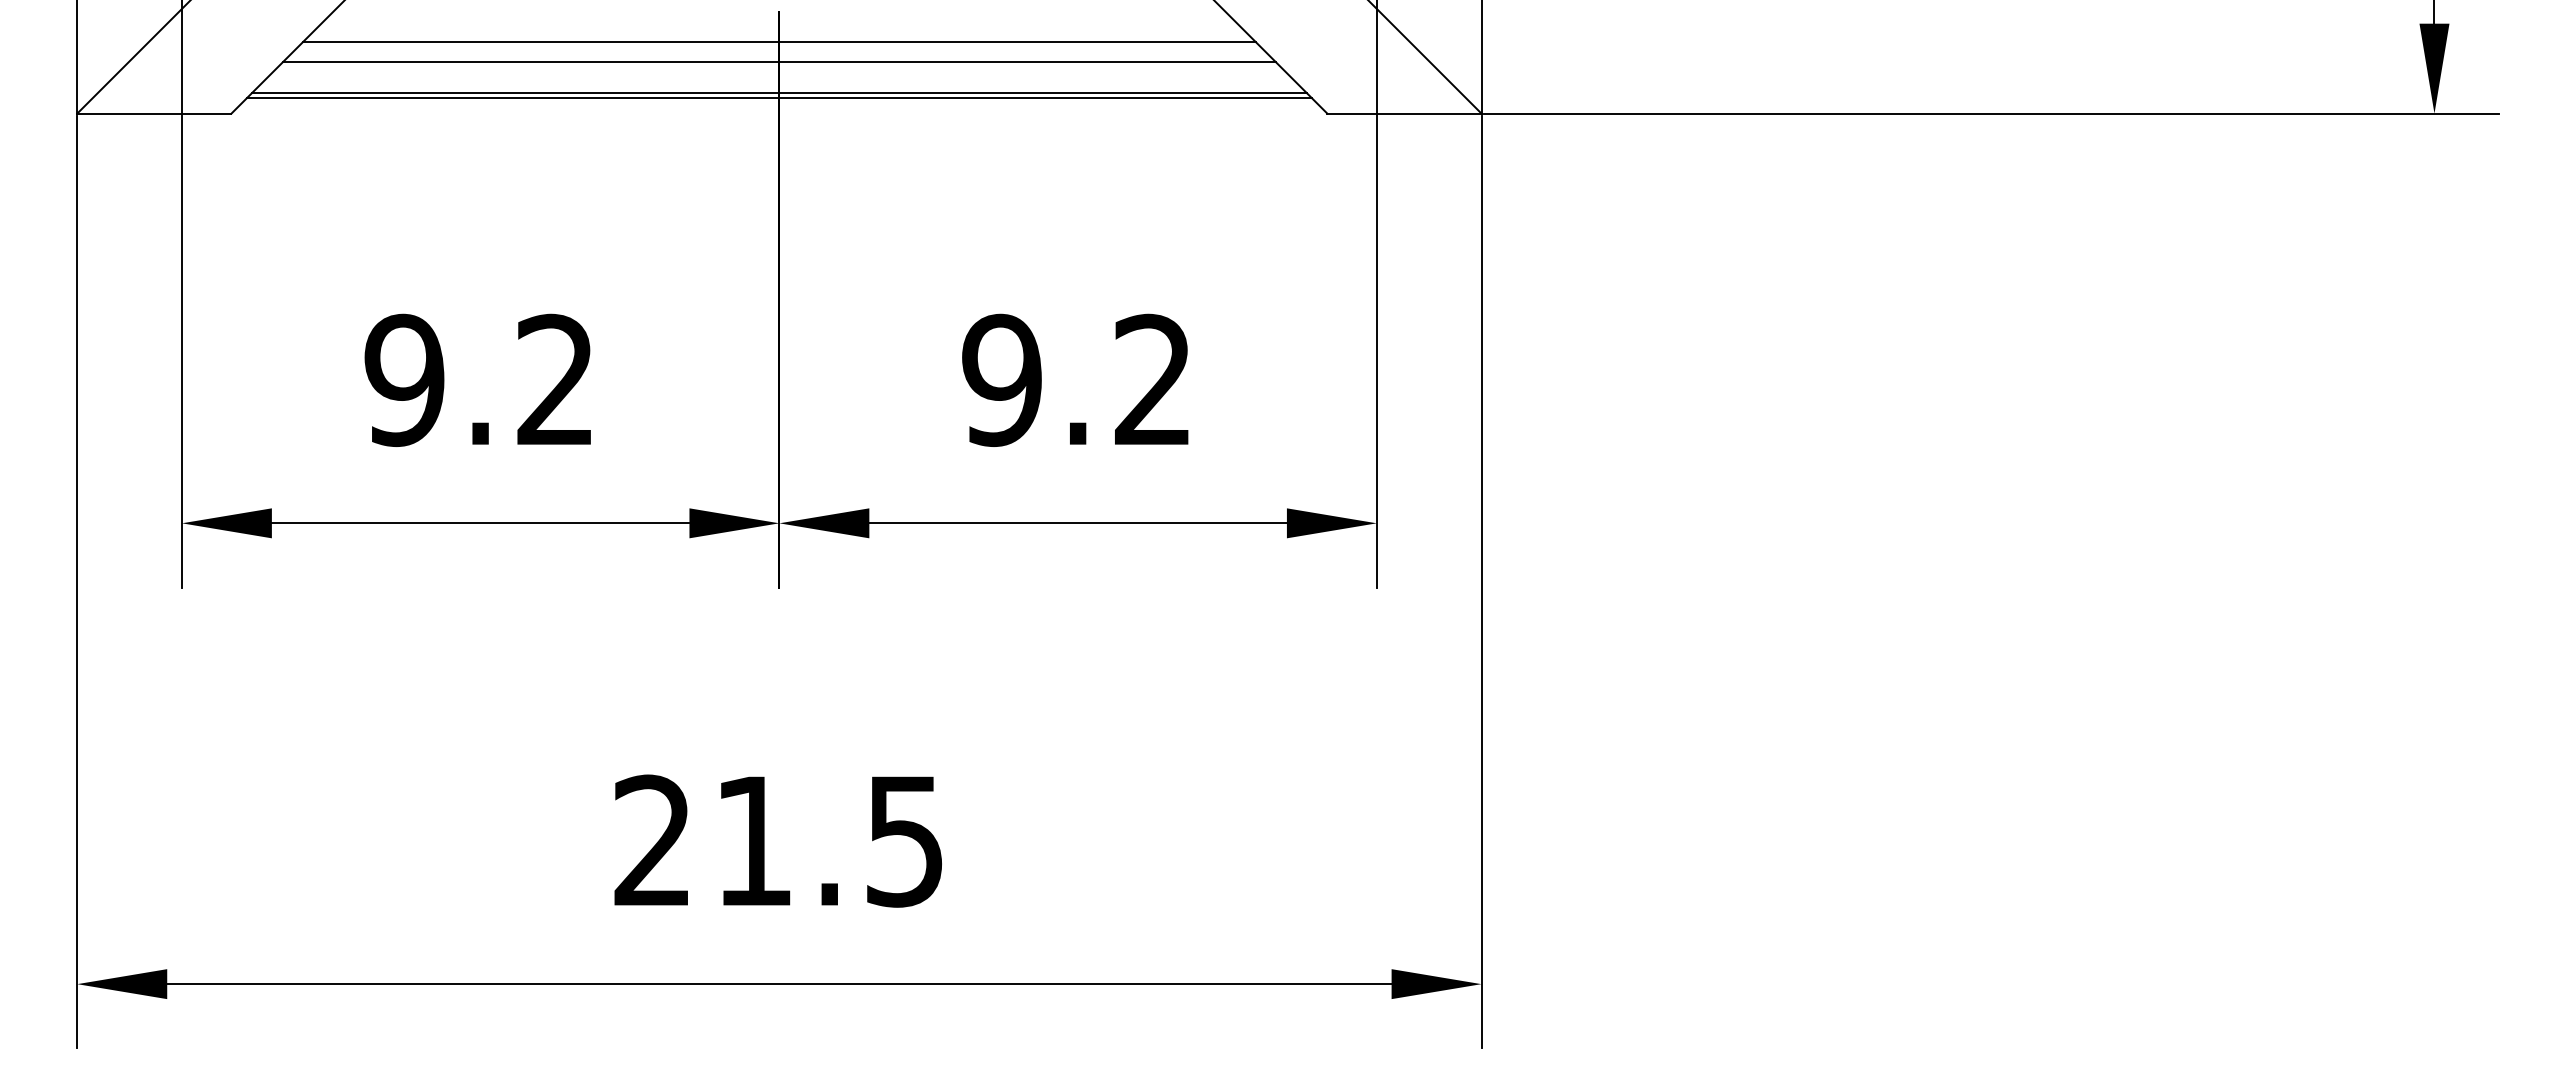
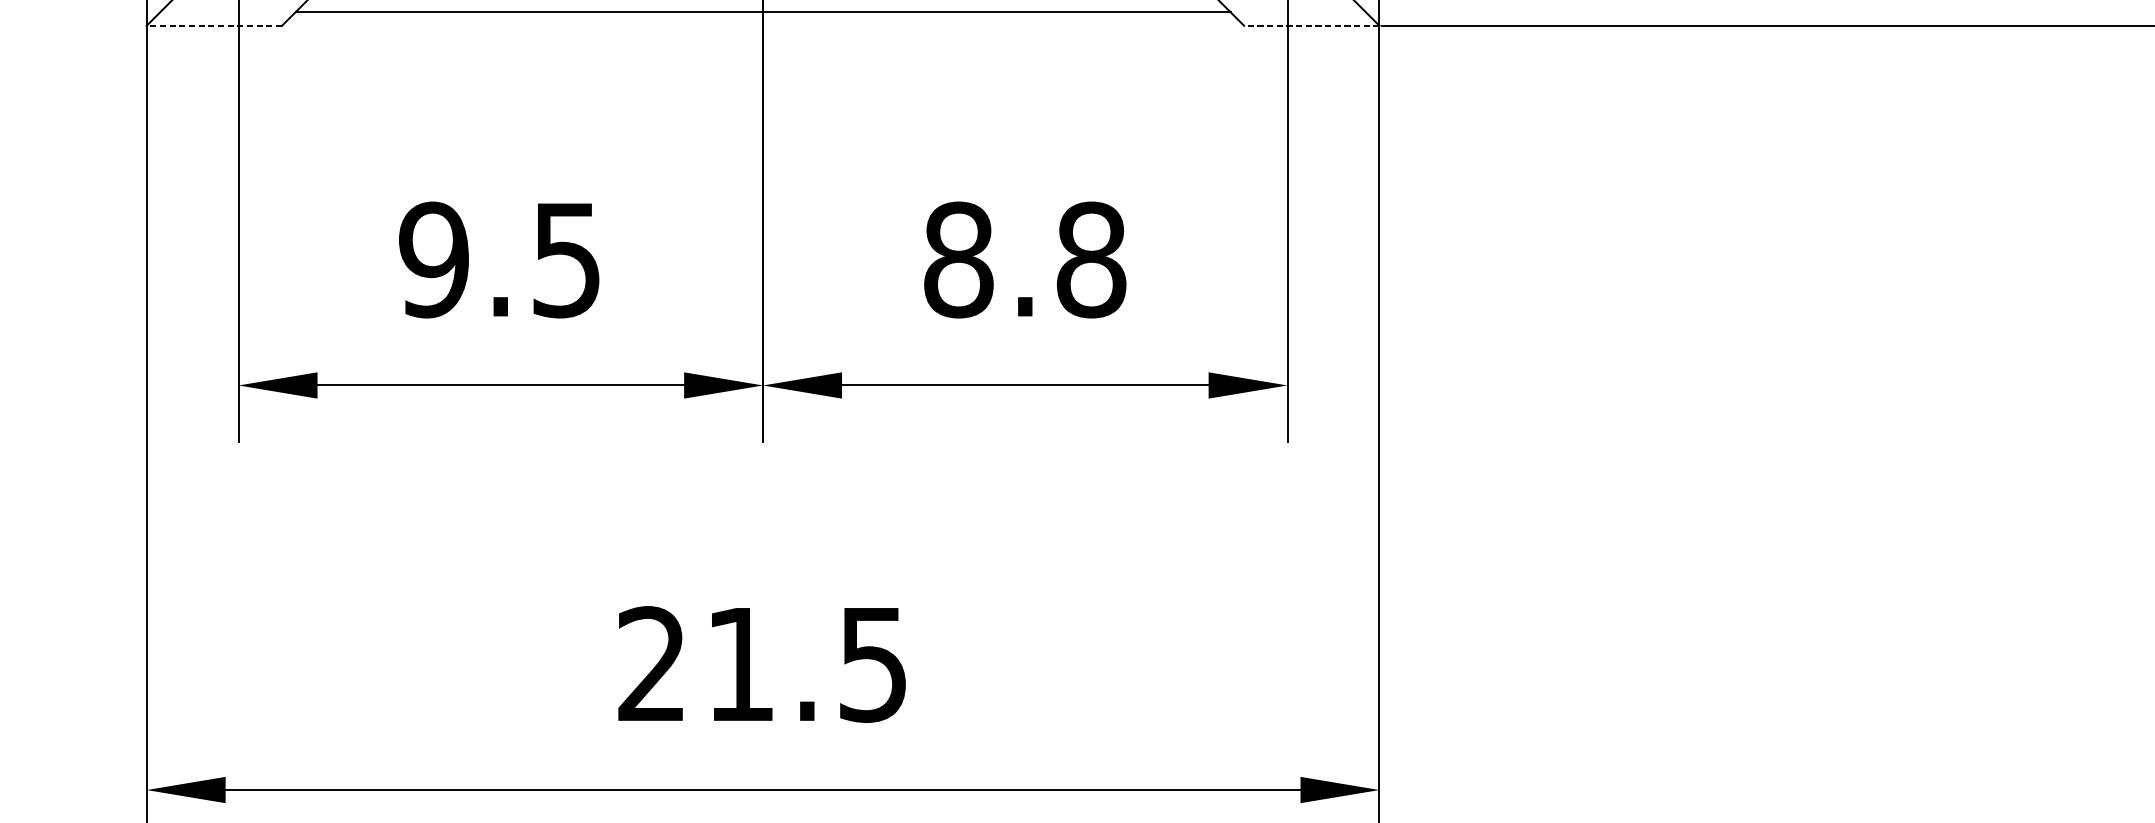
line: (779, 92) -> (763, 7), removed
line: (153, 113) -> (213, 25), solid -> dashed
line: (1403, 113) -> (1310, 25), solid -> dashed
text: (554, 379) -> (565, 259), 9.2 -> 9.5
text: (1077, 379) -> (1024, 259), 9.2 -> 8.8

